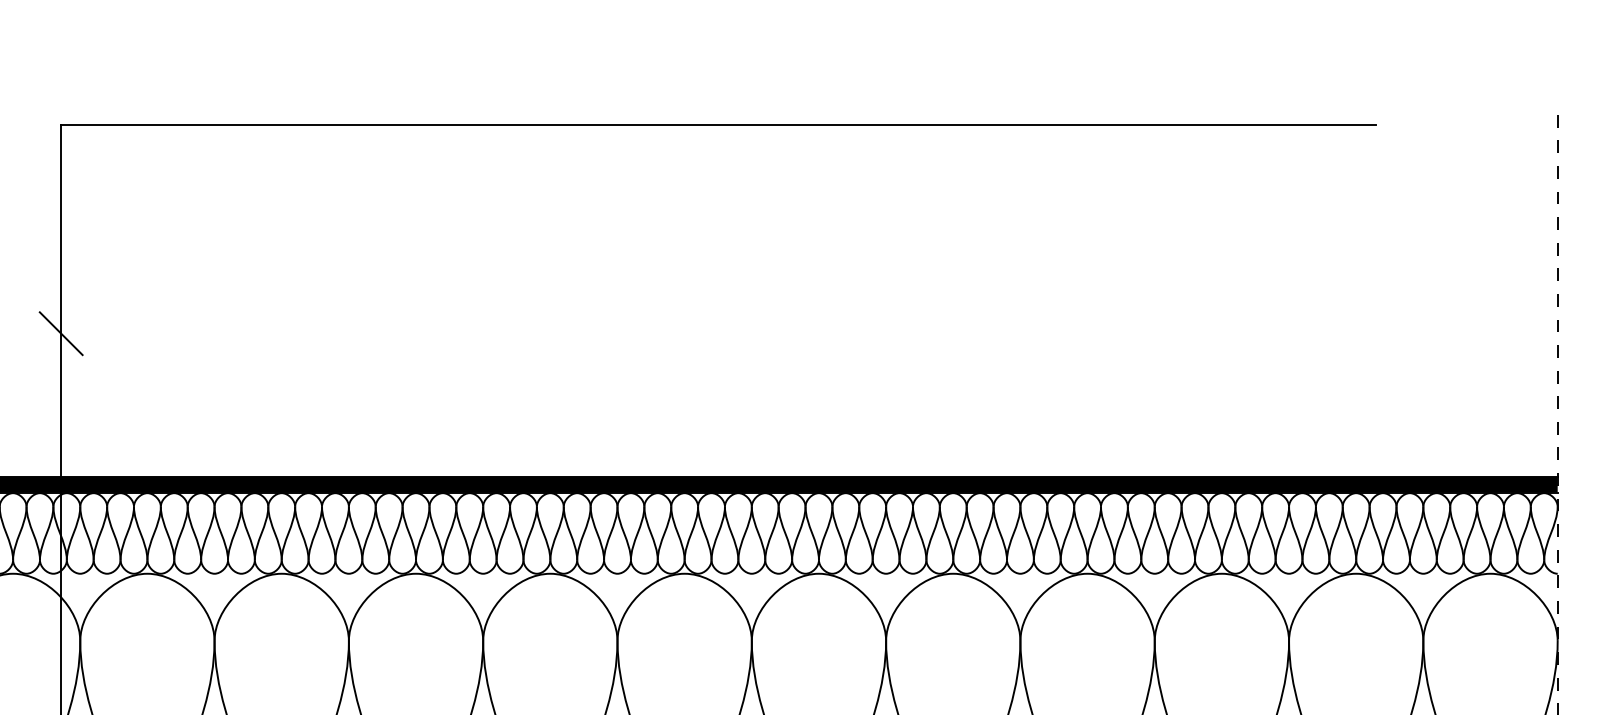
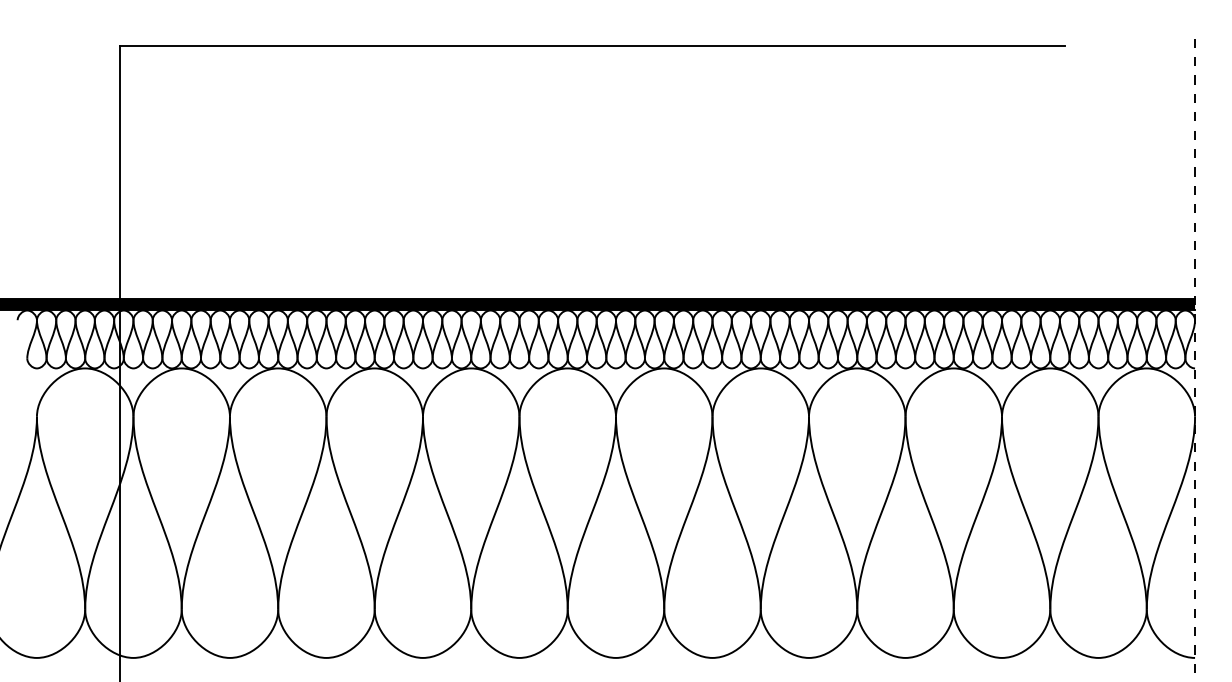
line: (60, 333) -> (119, 195), removed

